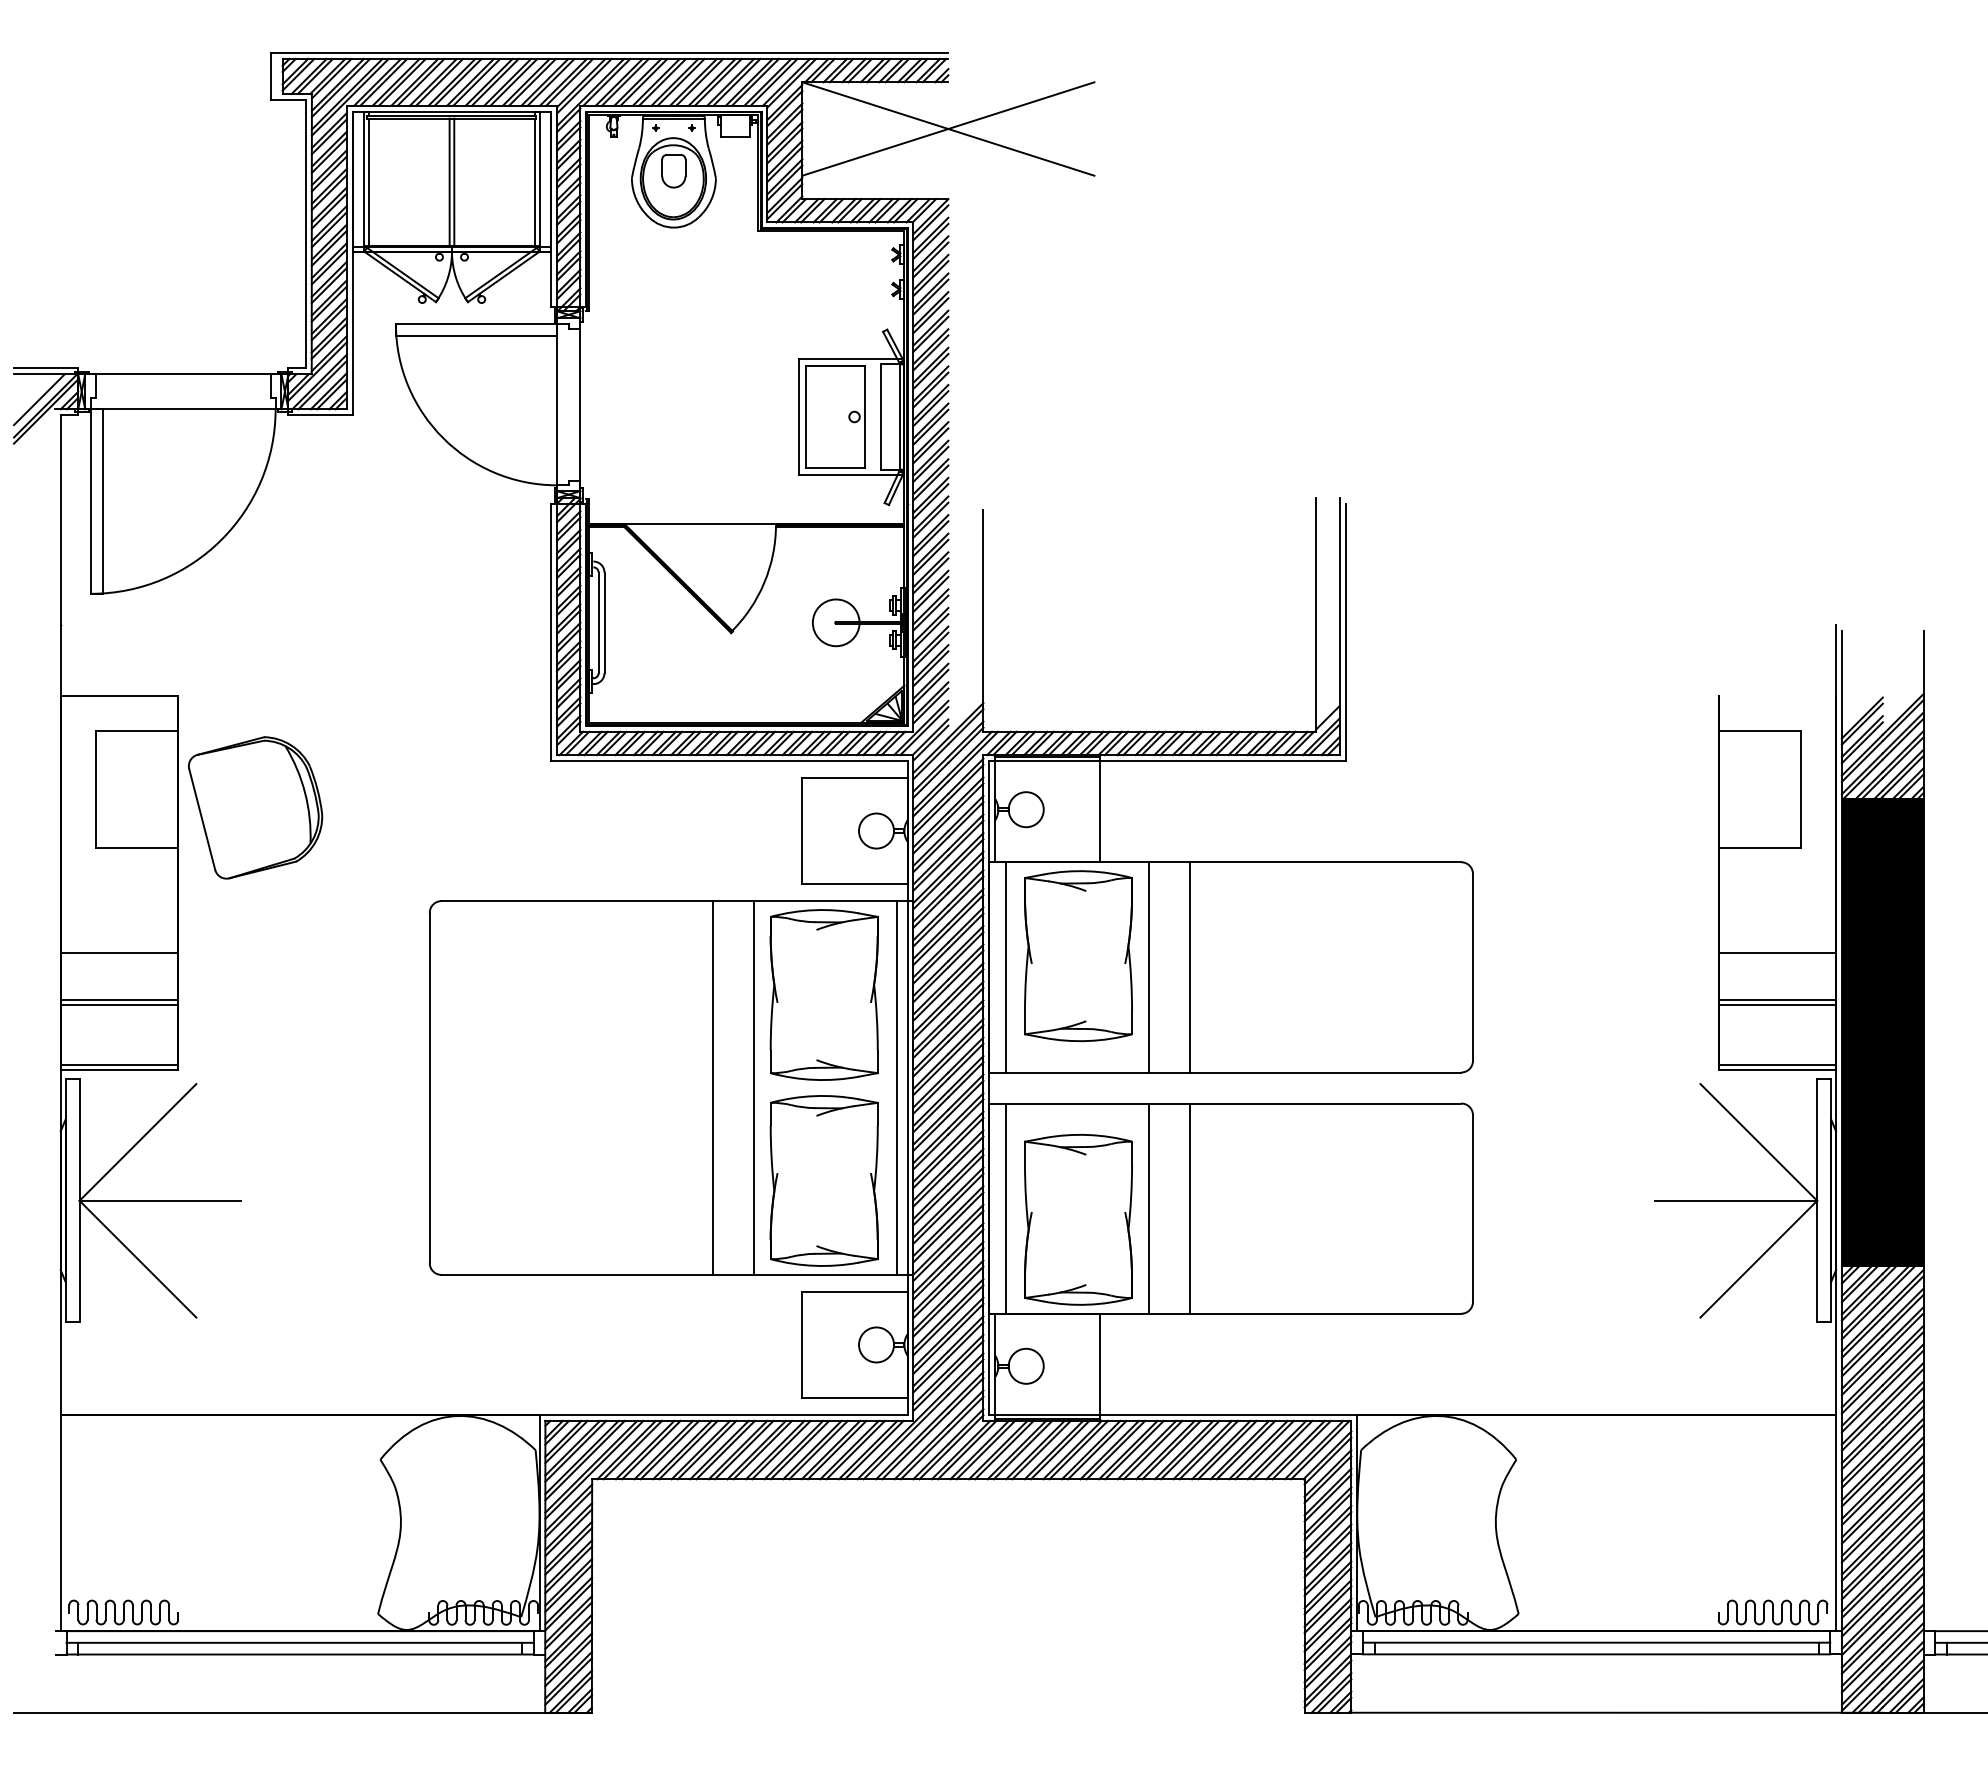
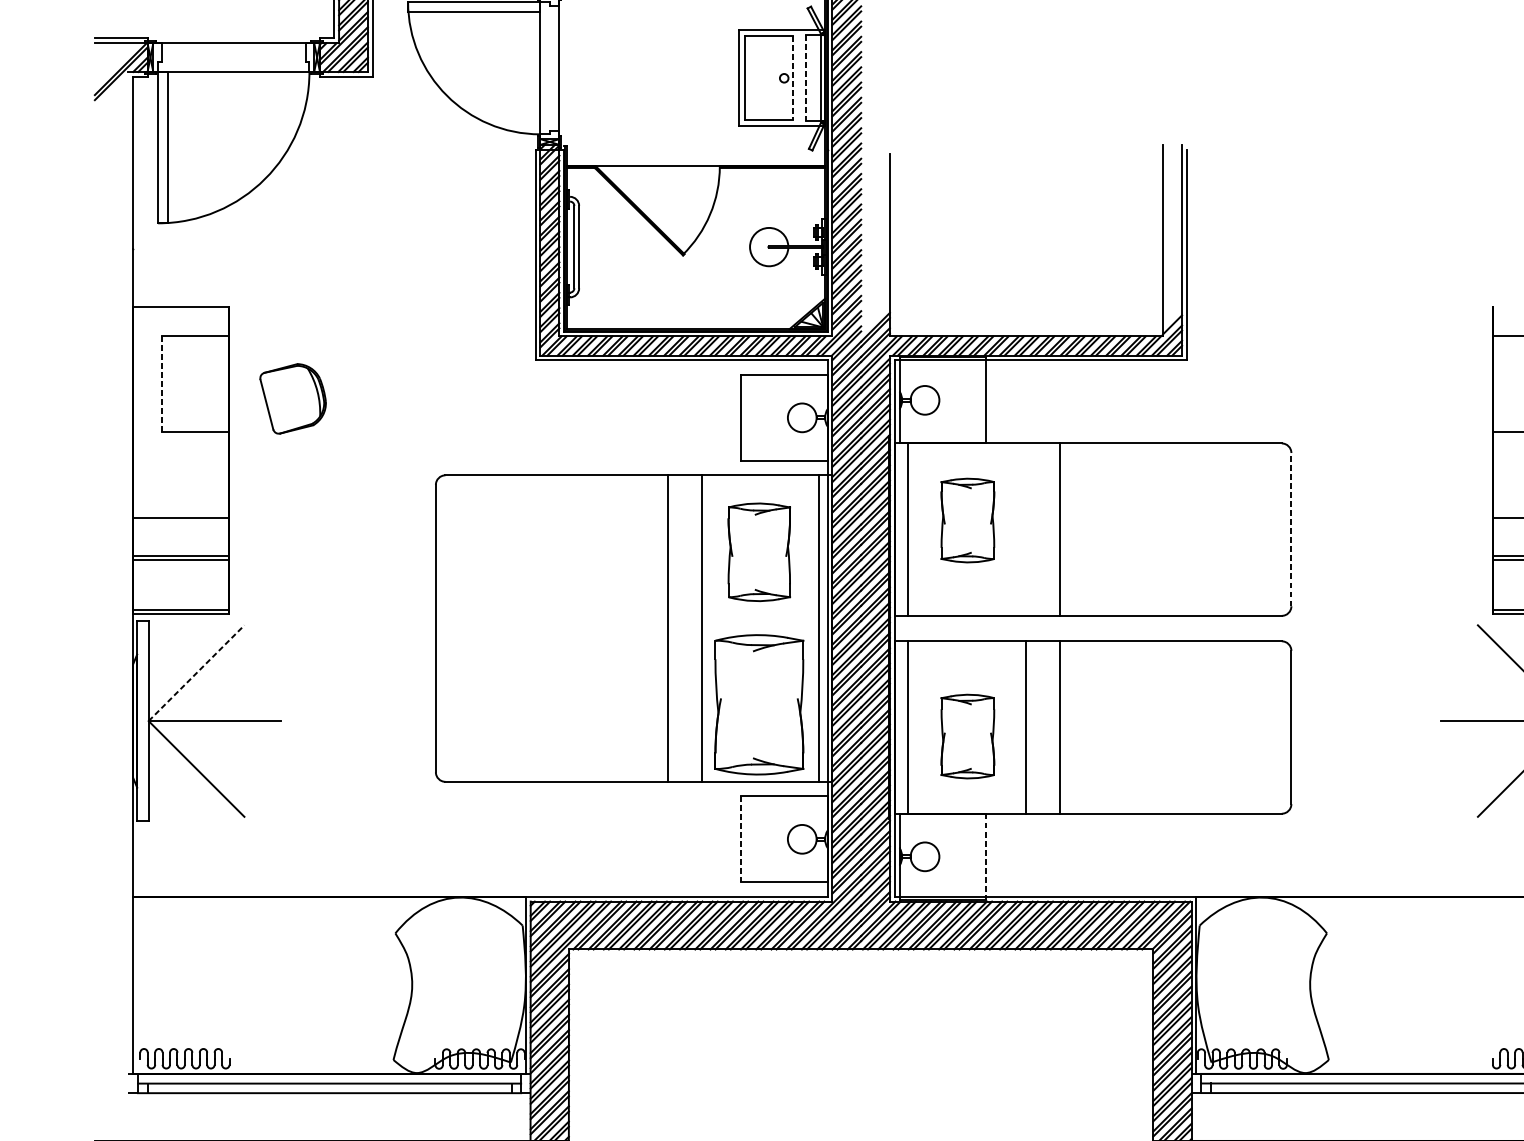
line: (38, 399) -> (114, 63), removed
line: (864, 417) -> (792, 78), solid -> dashed
line: (881, 417) -> (806, 78), solid -> dashed
line: (95, 790) -> (161, 384), solid -> dashed
part: (255, 807) -> (292, 398), size x0.6
part: (1078, 956) -> (967, 520), size x0.6
line: (1472, 966) -> (1291, 528), solid -> dashed
line: (1148, 967) -> (1025, 529), removed
part: (823, 994) -> (758, 551), size x0.7
line: (137, 1142) -> (196, 673), solid -> dashed
part: (1078, 1219) -> (967, 736), size x0.6
line: (802, 1344) -> (741, 838), solid -> dashed
line: (1100, 1366) -> (985, 856), solid -> dashed

